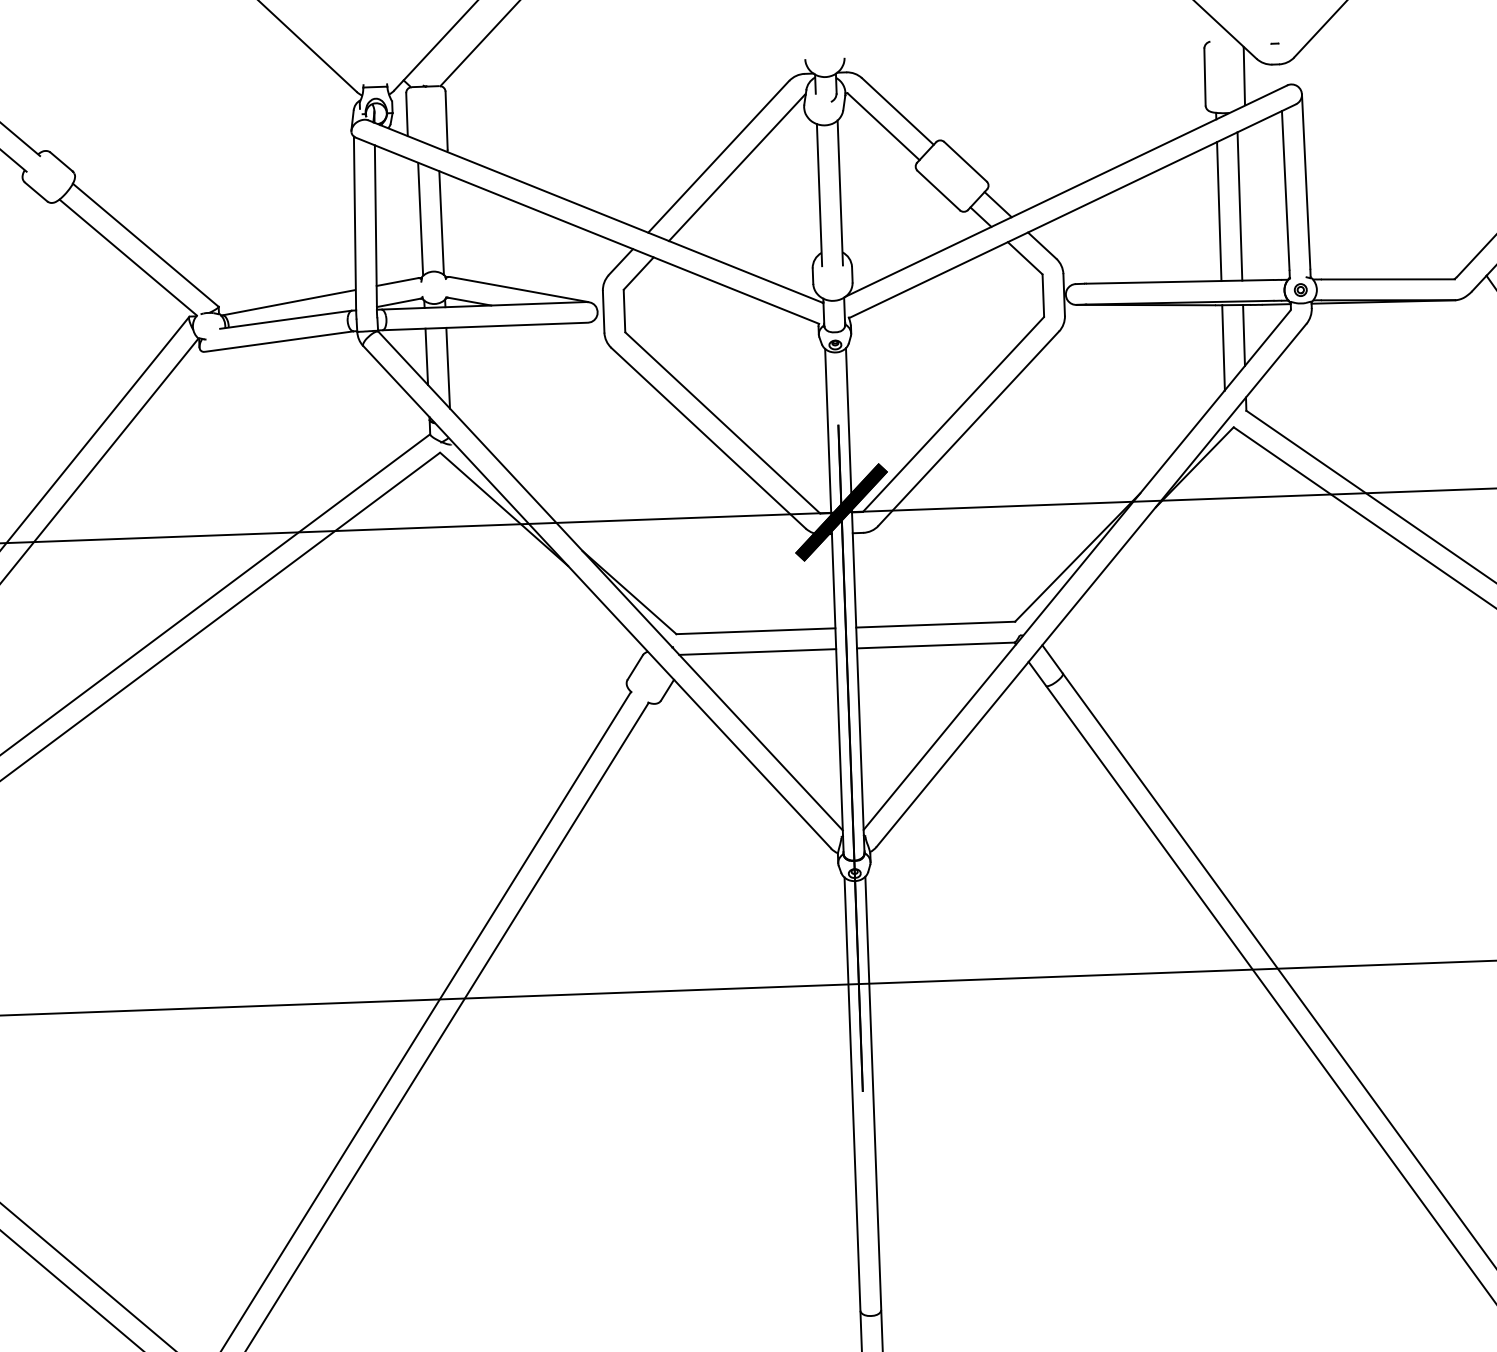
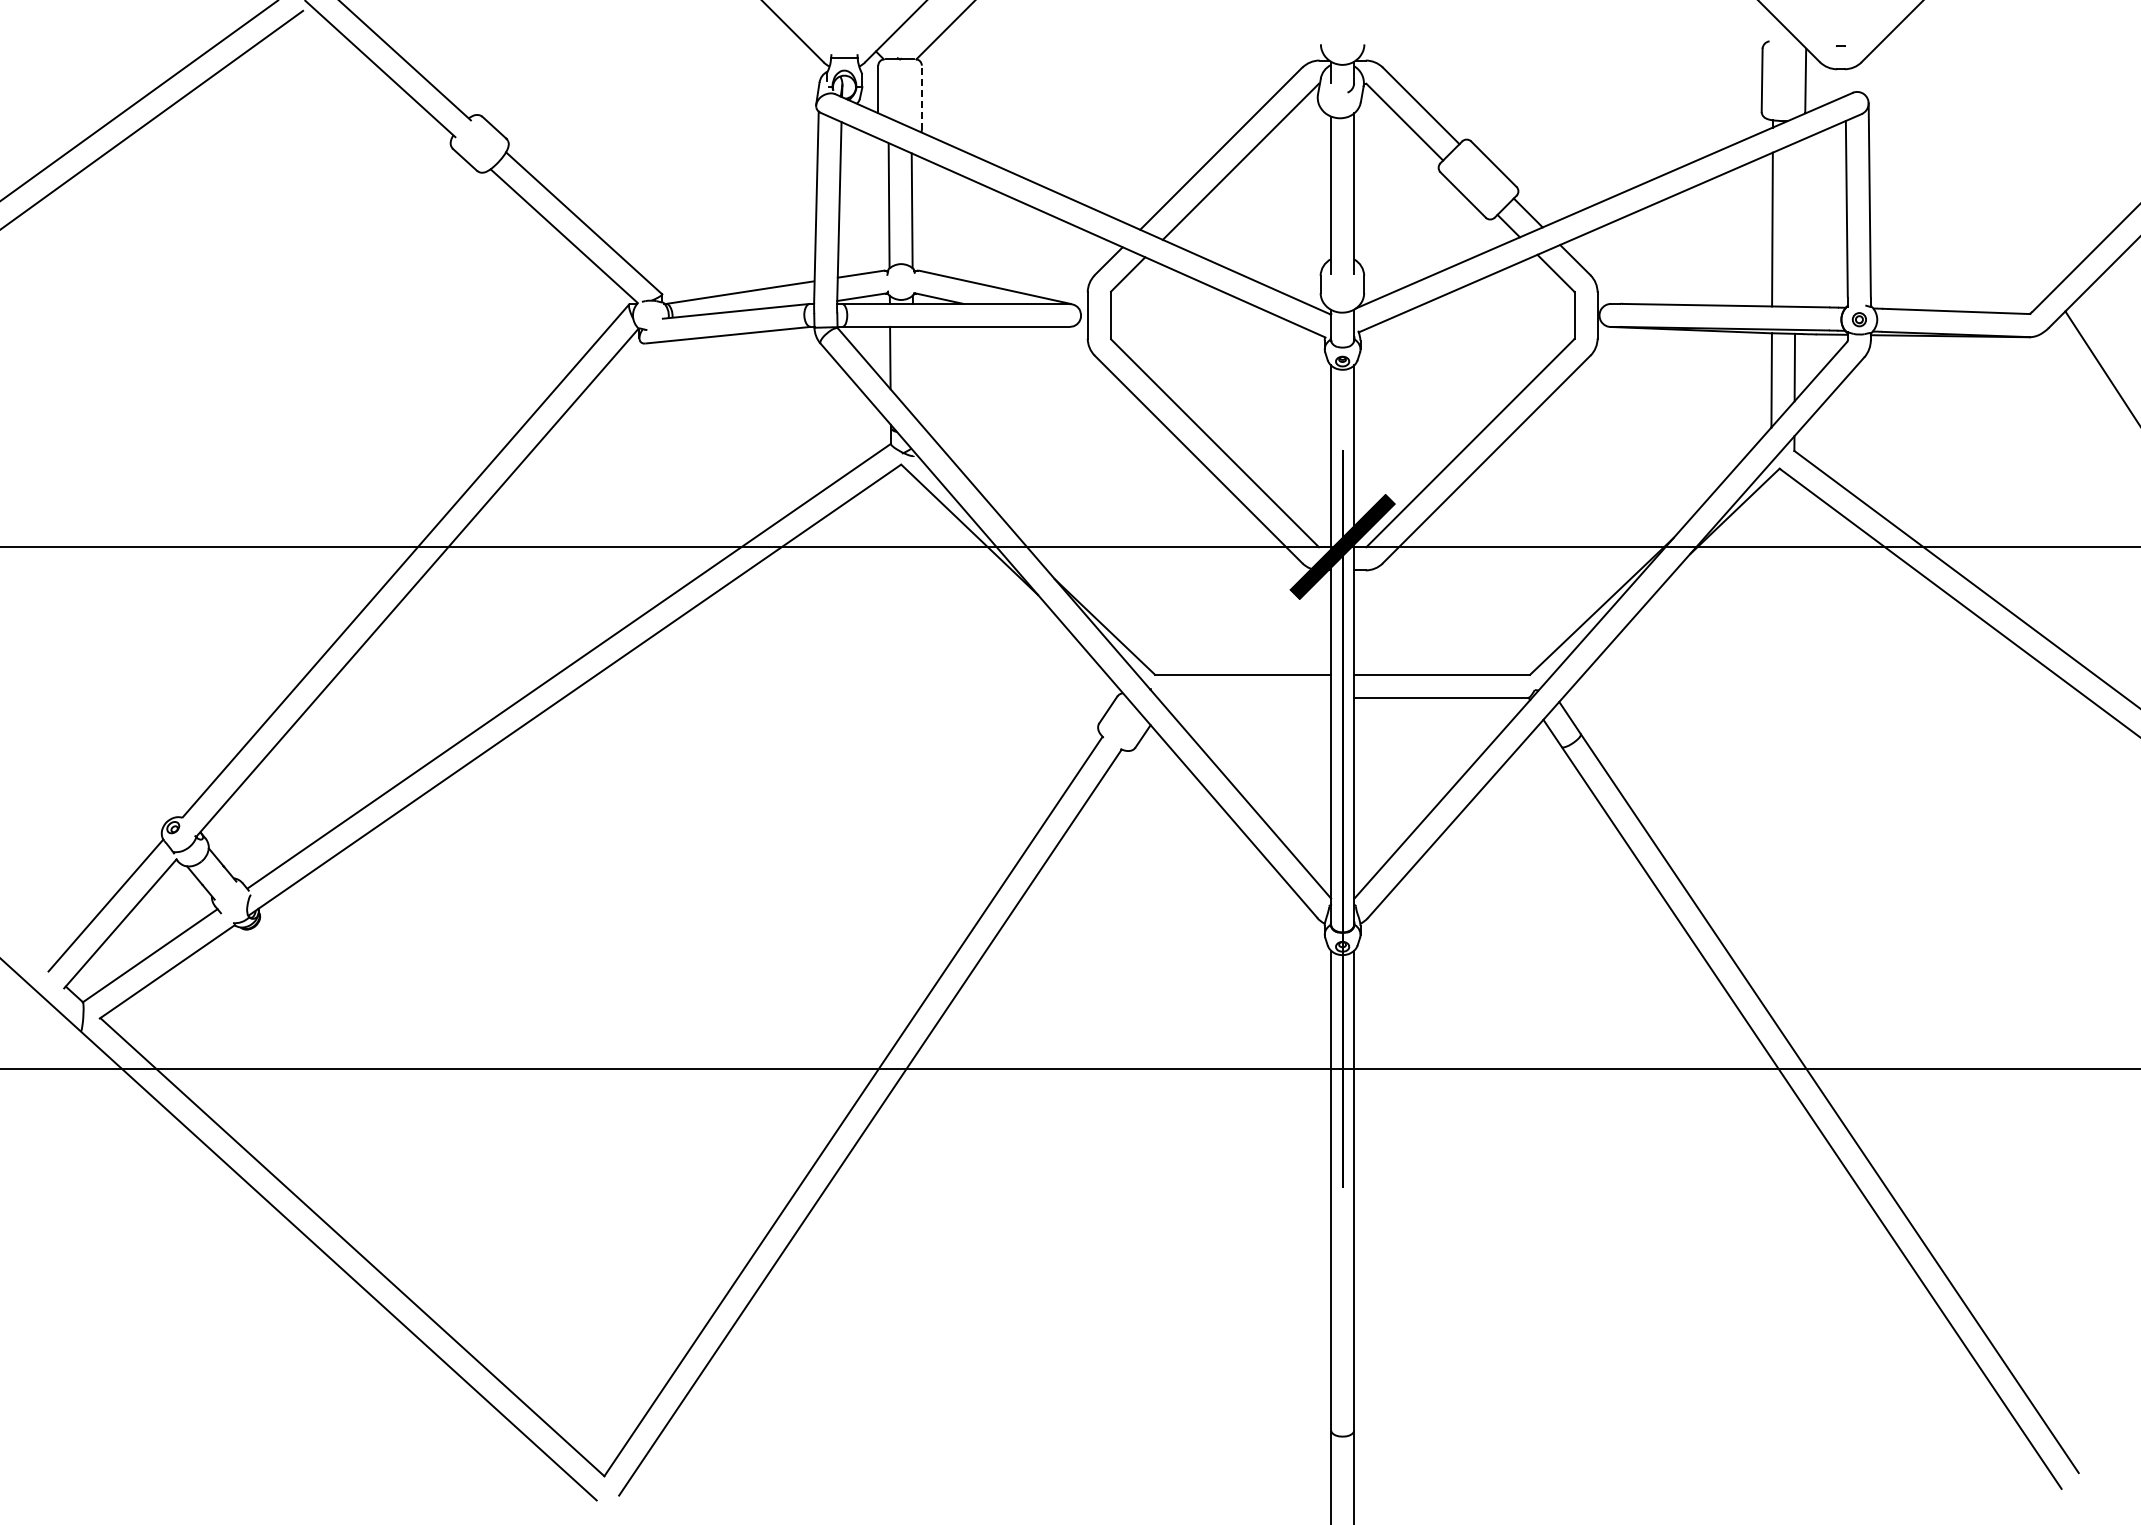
line: (446, 120) -> (921, 97), solid -> dashed
line: (1239, 206) -> (1795, 224), removed
line: (448, 368) -> (913, 371), removed
line: (757, 651) -> (1244, 697), removed

